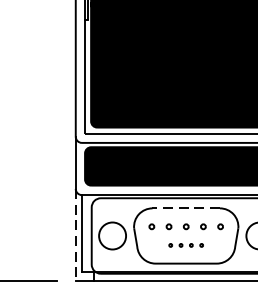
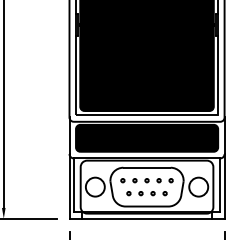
line: (186, 208) -> (147, 167), dashed -> solid
line: (75, 235) -> (69, 186), dashed -> solid
part: (185, 245) -> (146, 193), size x1.67

